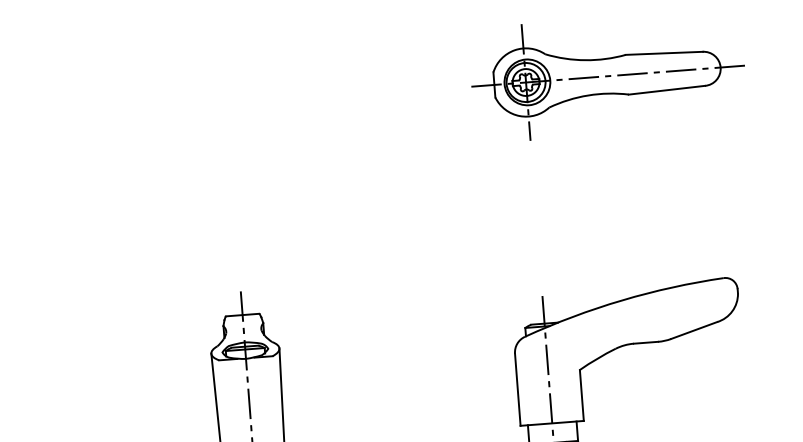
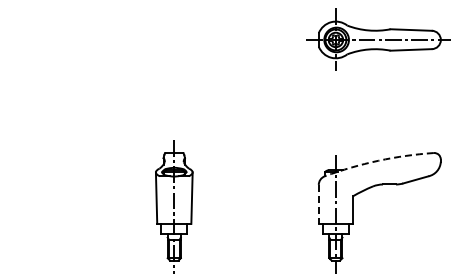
arc: (622, 299) -> (378, 160), solid -> dashed
line: (517, 389) -> (318, 204), solid -> dashed

